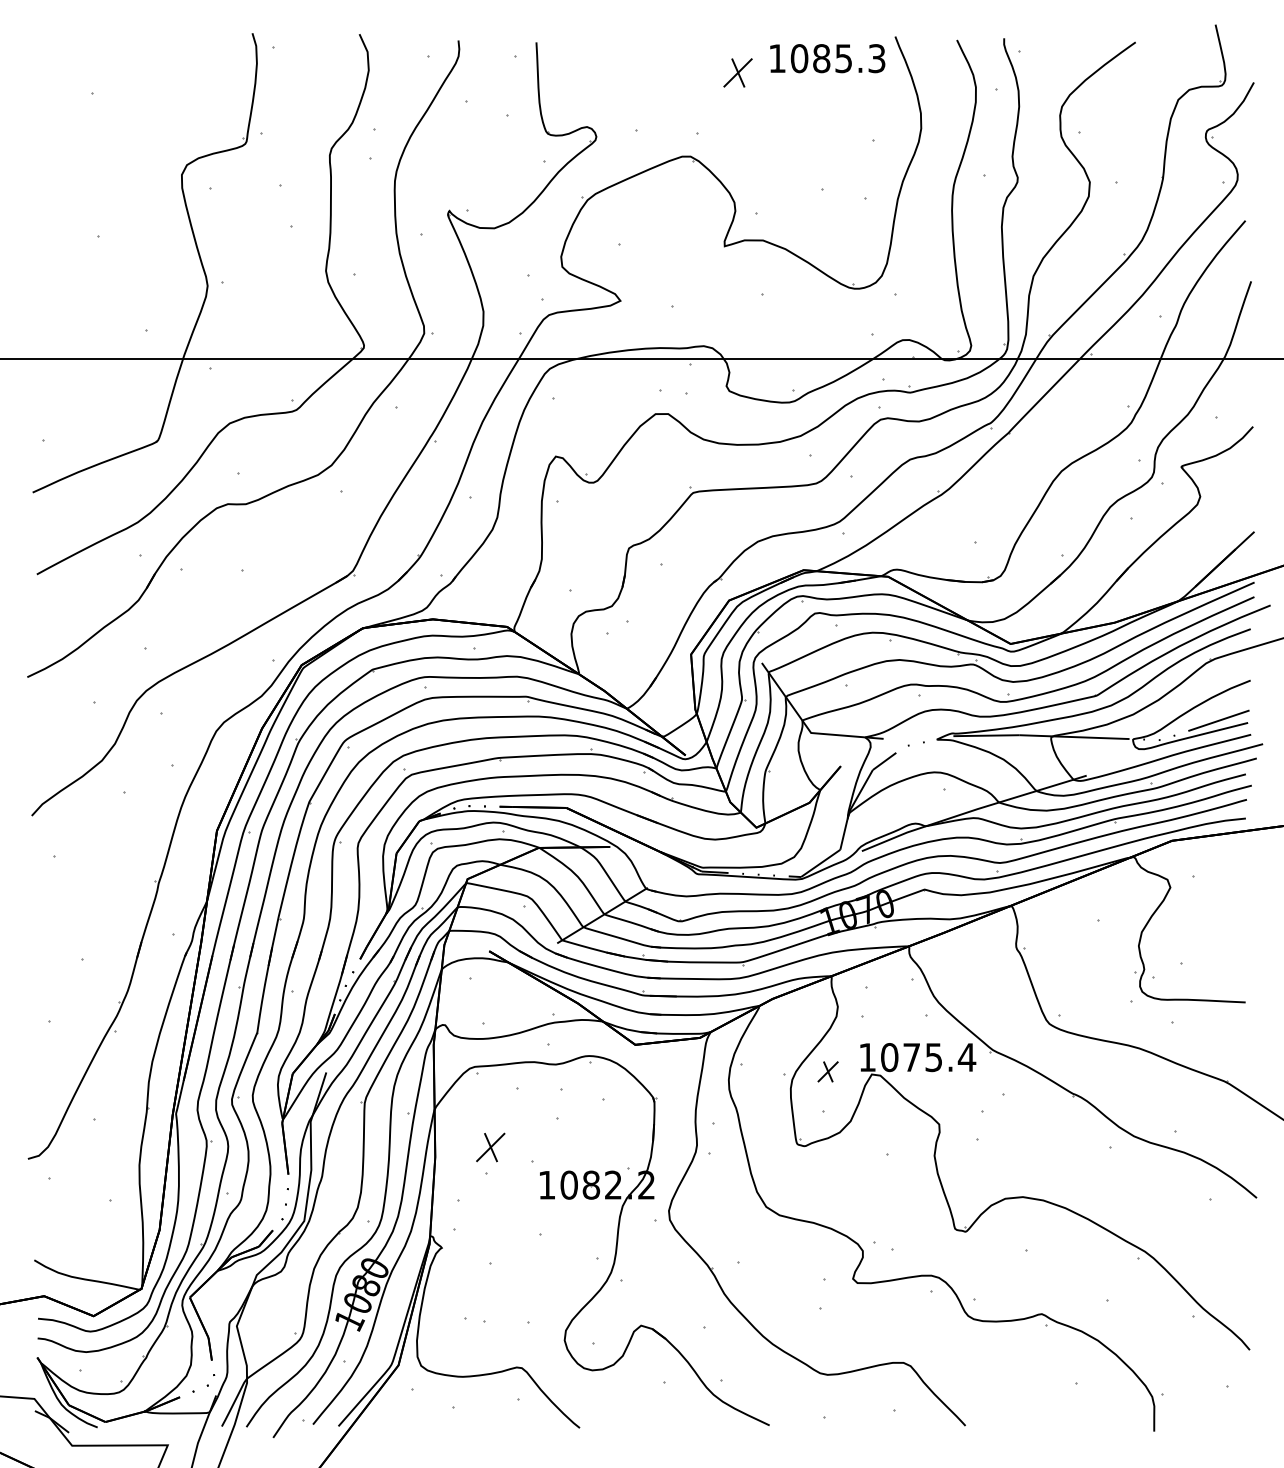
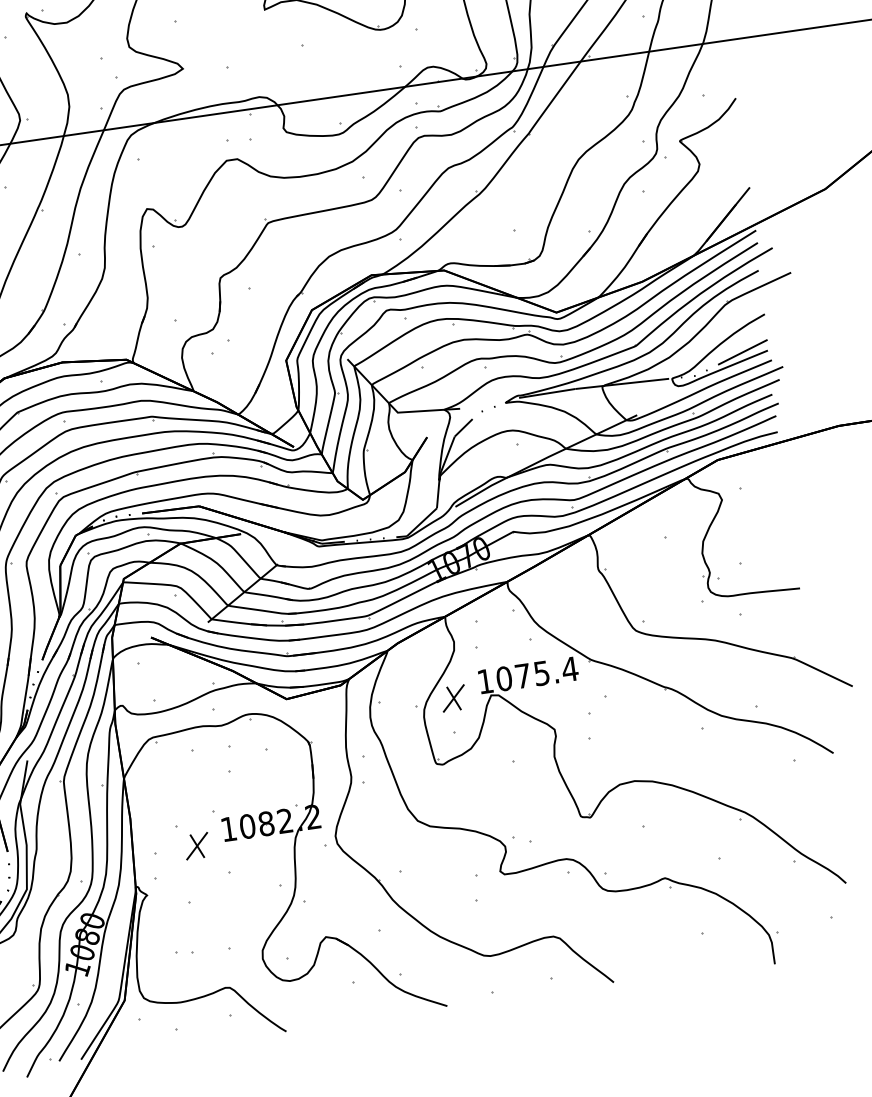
part: (827, 1071) -> (453, 698), size x1.43
part: (490, 1147) -> (196, 846), moved

